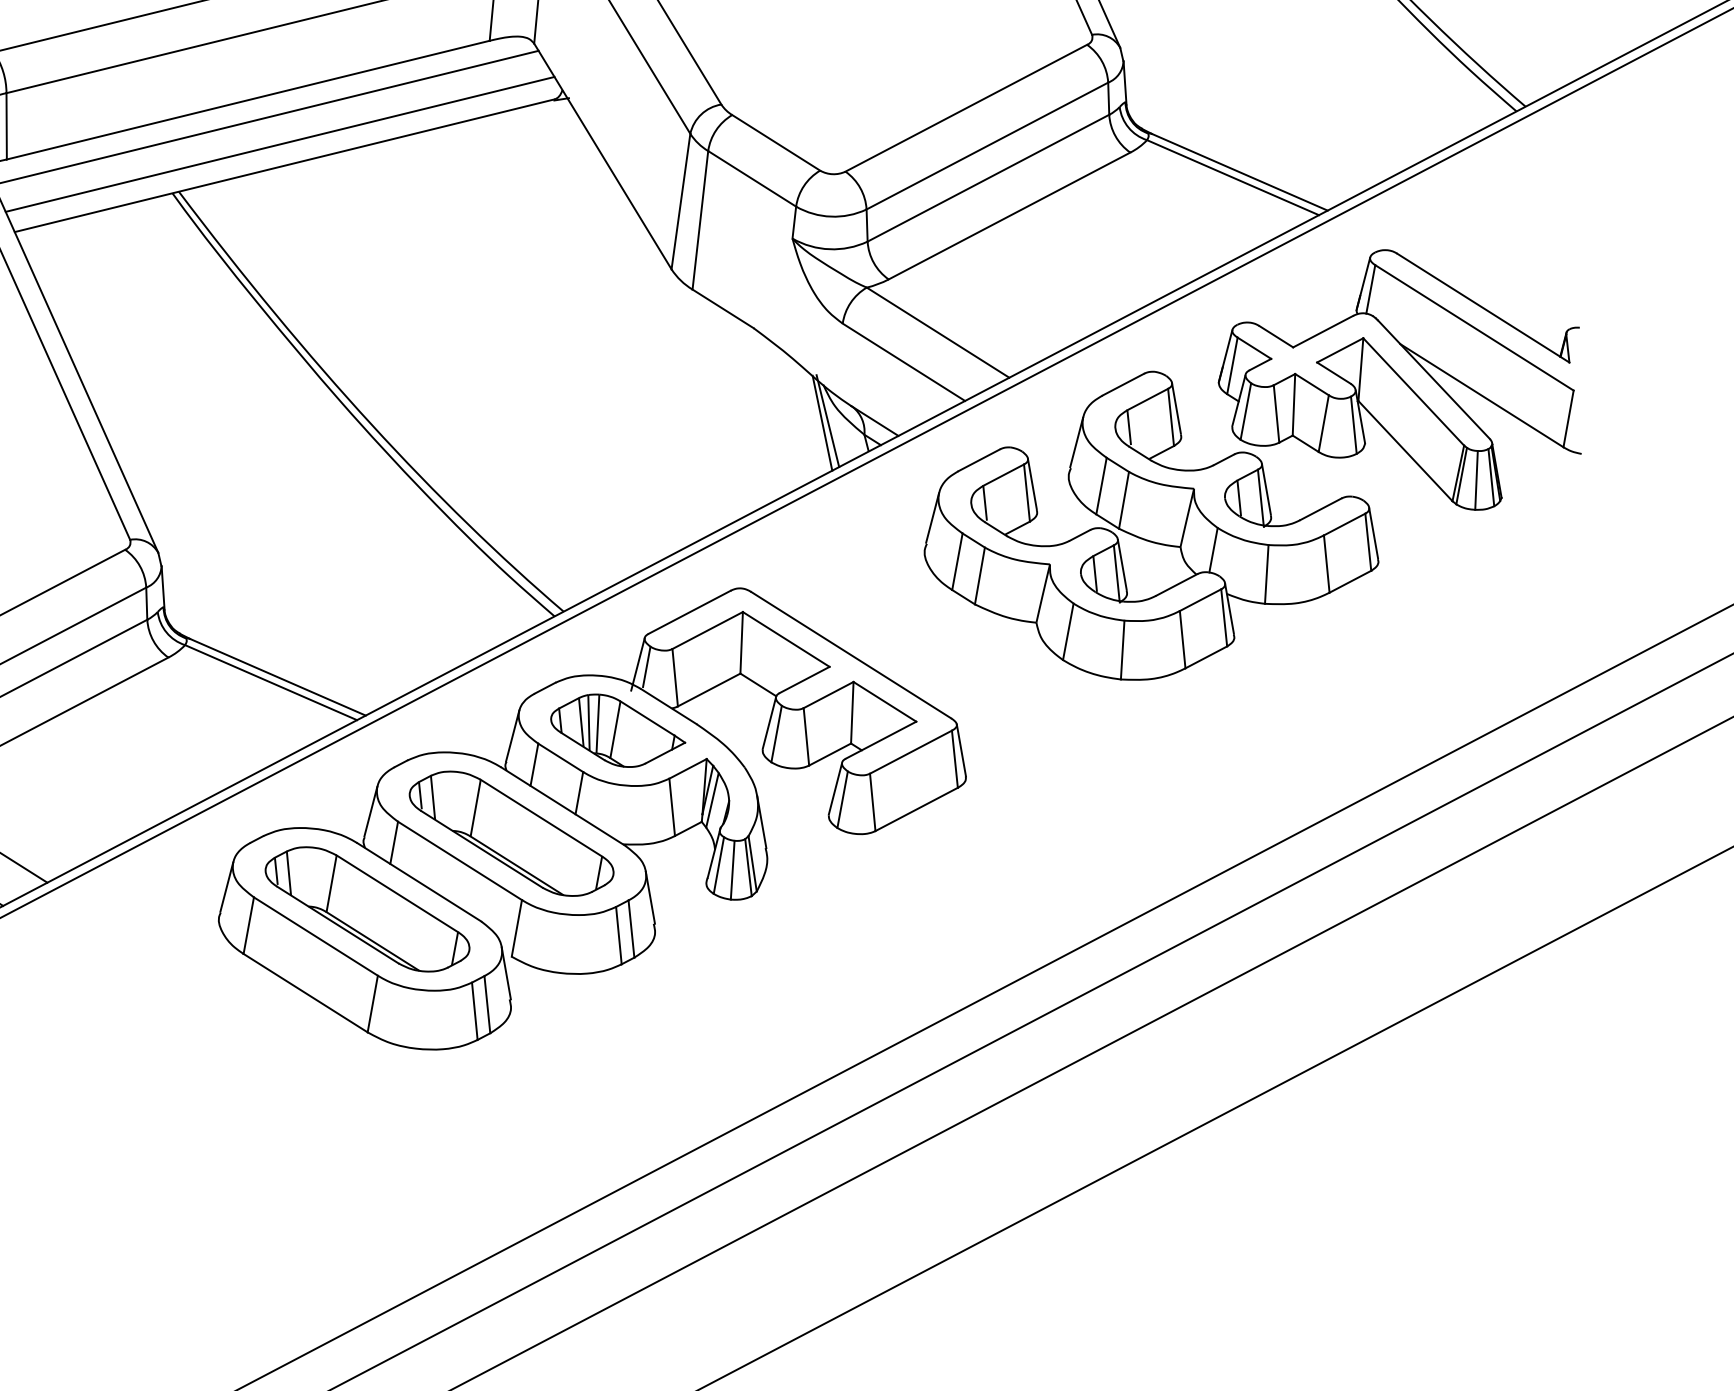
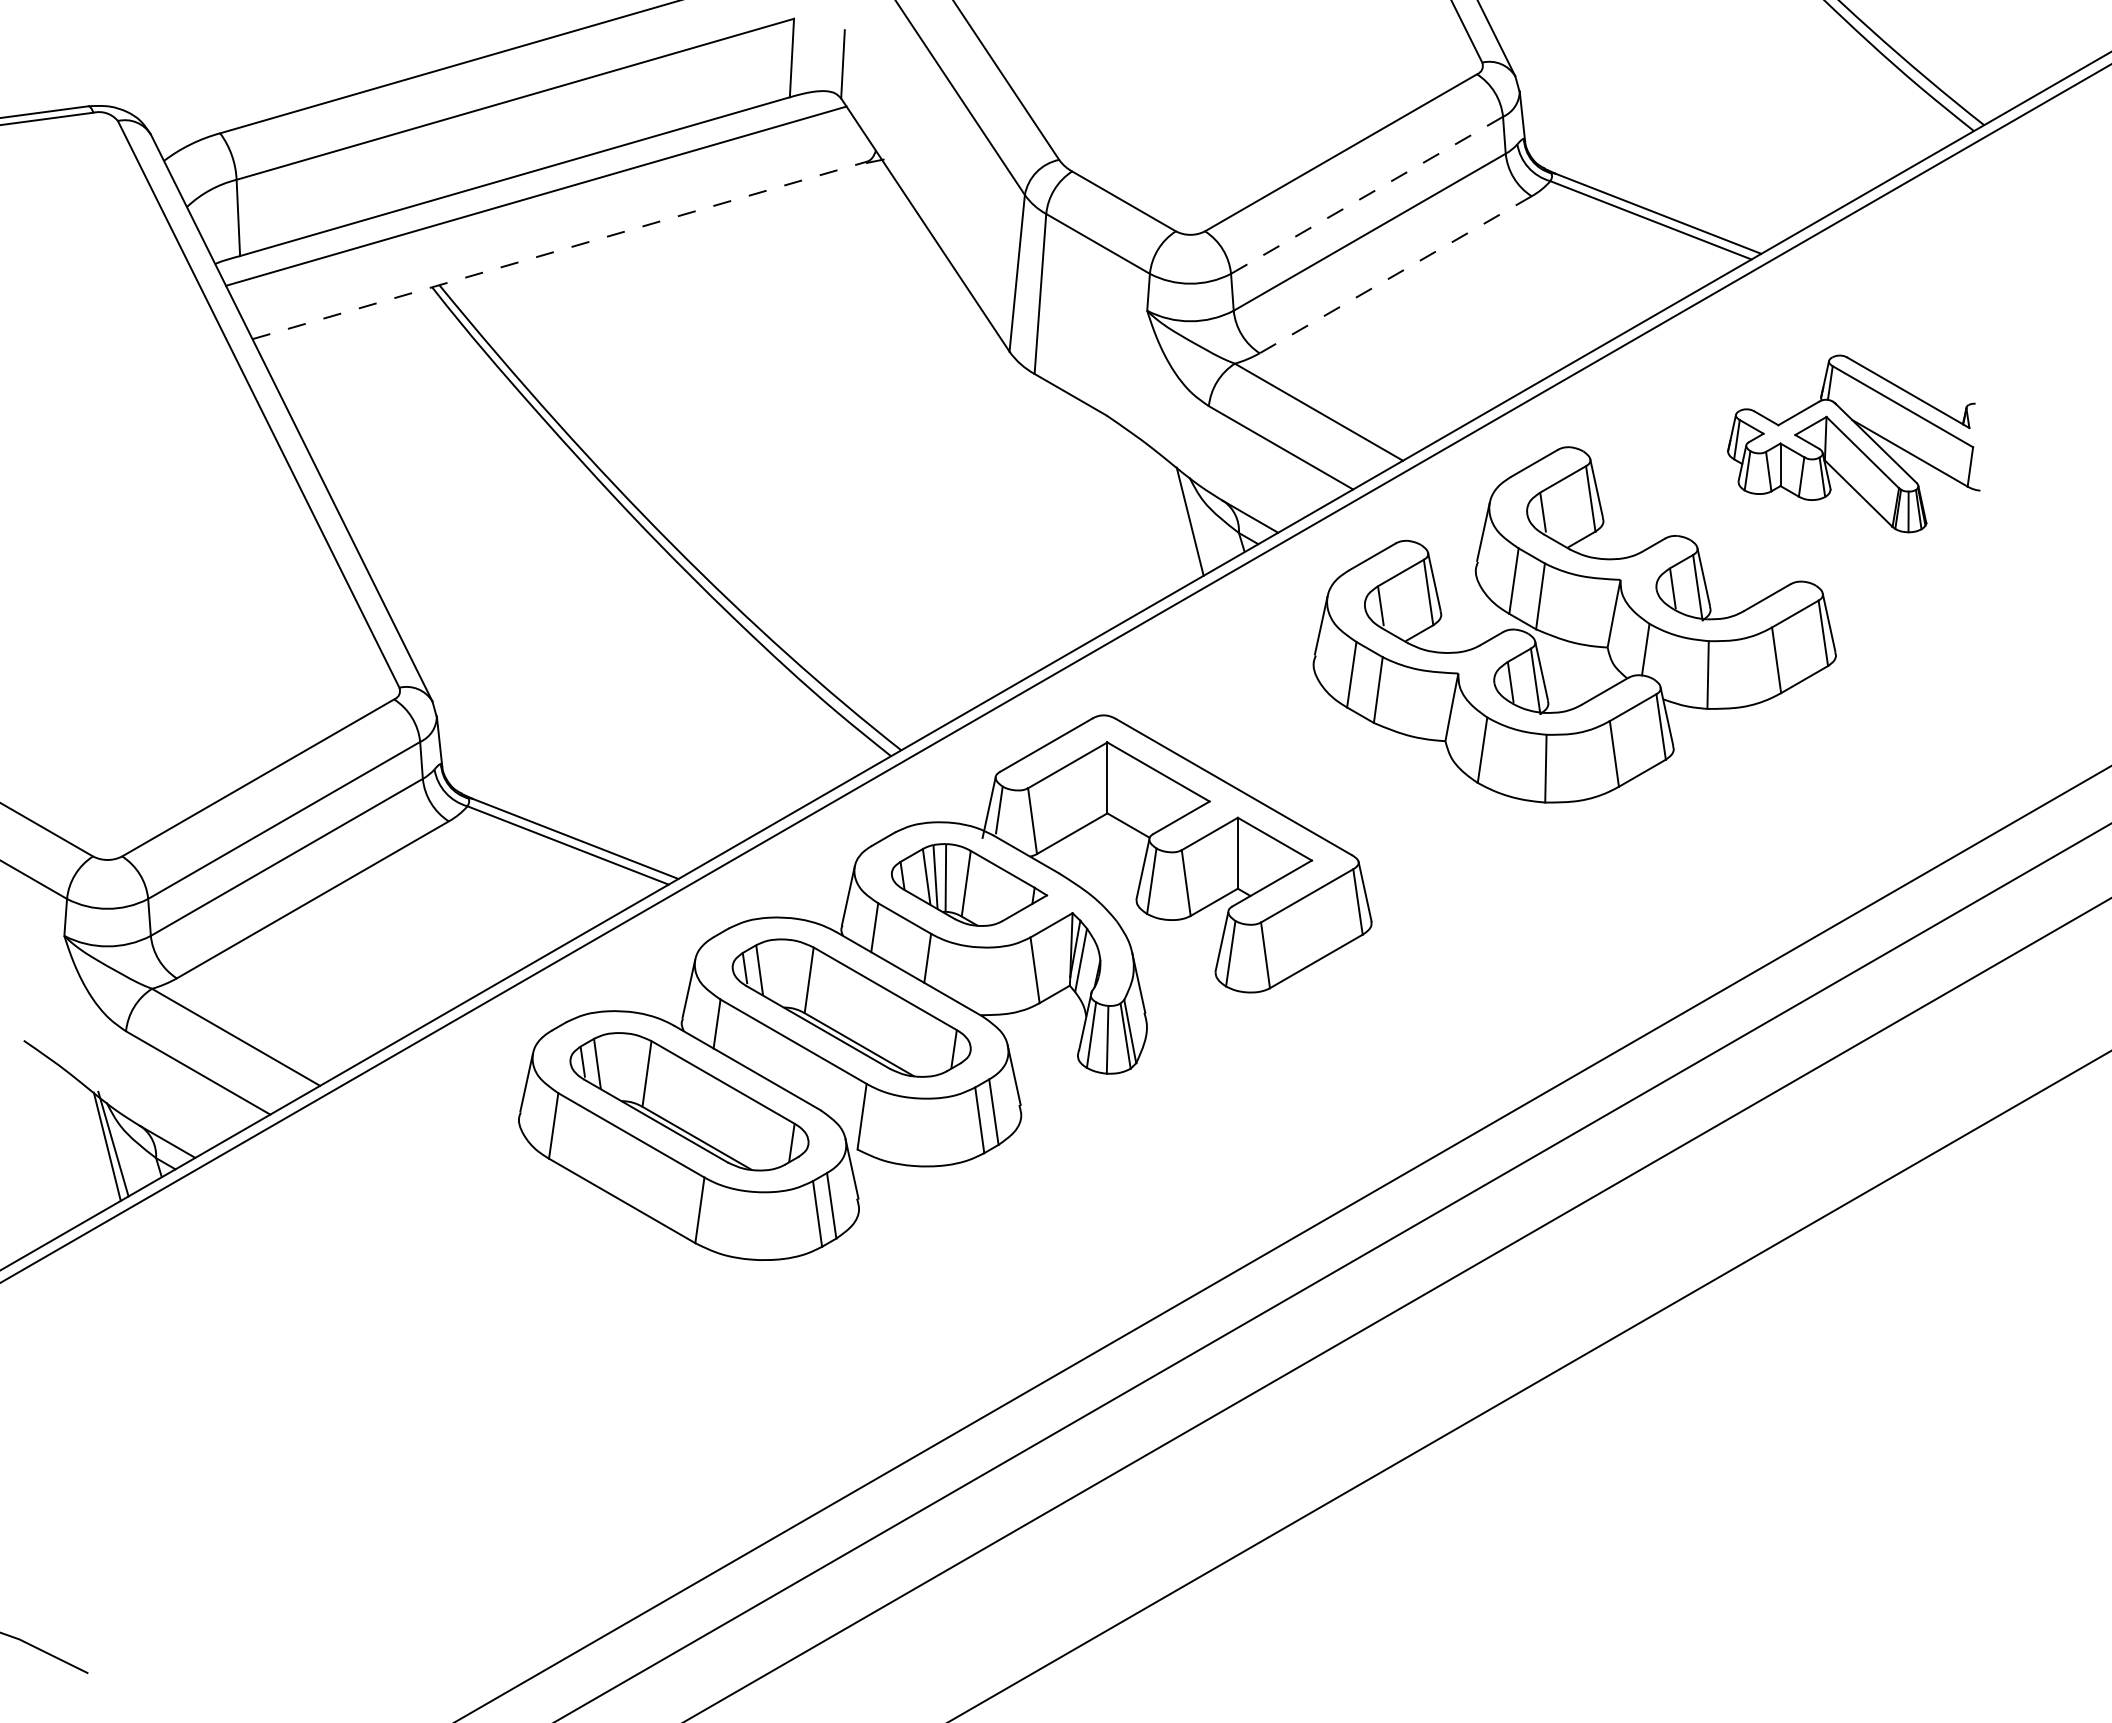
line: (280, 143) -> (553, 225), removed
line: (986, 146) -> (1366, 195), solid -> dashed
line: (284, 165) -> (559, 250), solid -> dashed
line: (1009, 216) -> (1395, 275), solid -> dashed
part: (1401, 378) -> (1853, 443), size x0.6
line: (828, 420) -> (1196, 518), removed

